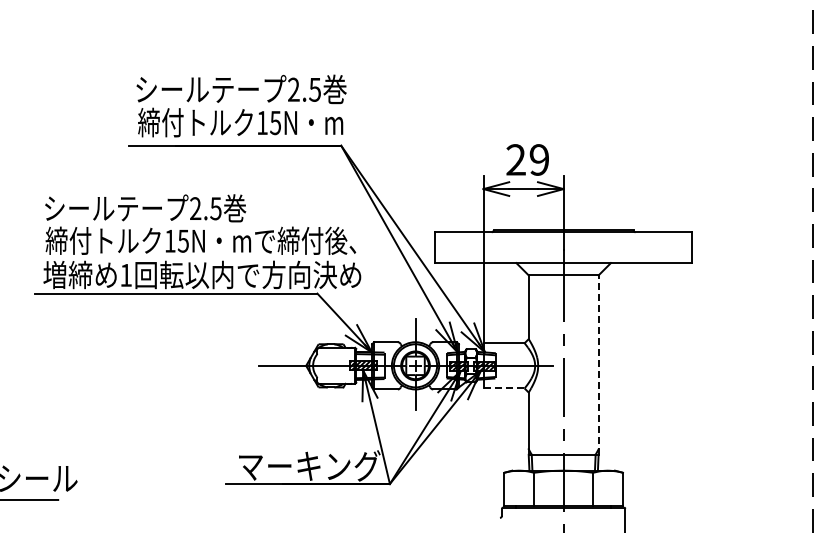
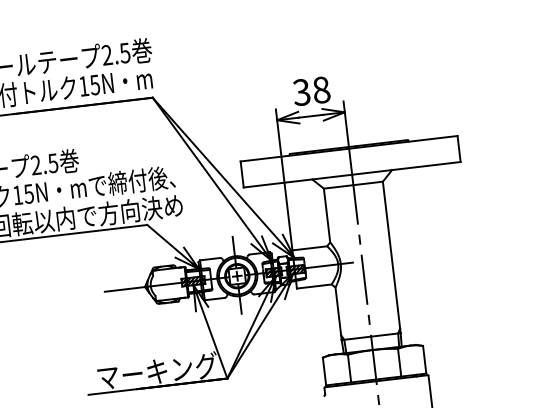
text: (527, 159) -> (311, 90), 29 -> 38
line: (598, 365) -> (391, 257), dashed -> solid
line: (504, 388) -> (314, 286), dashed -> solid

